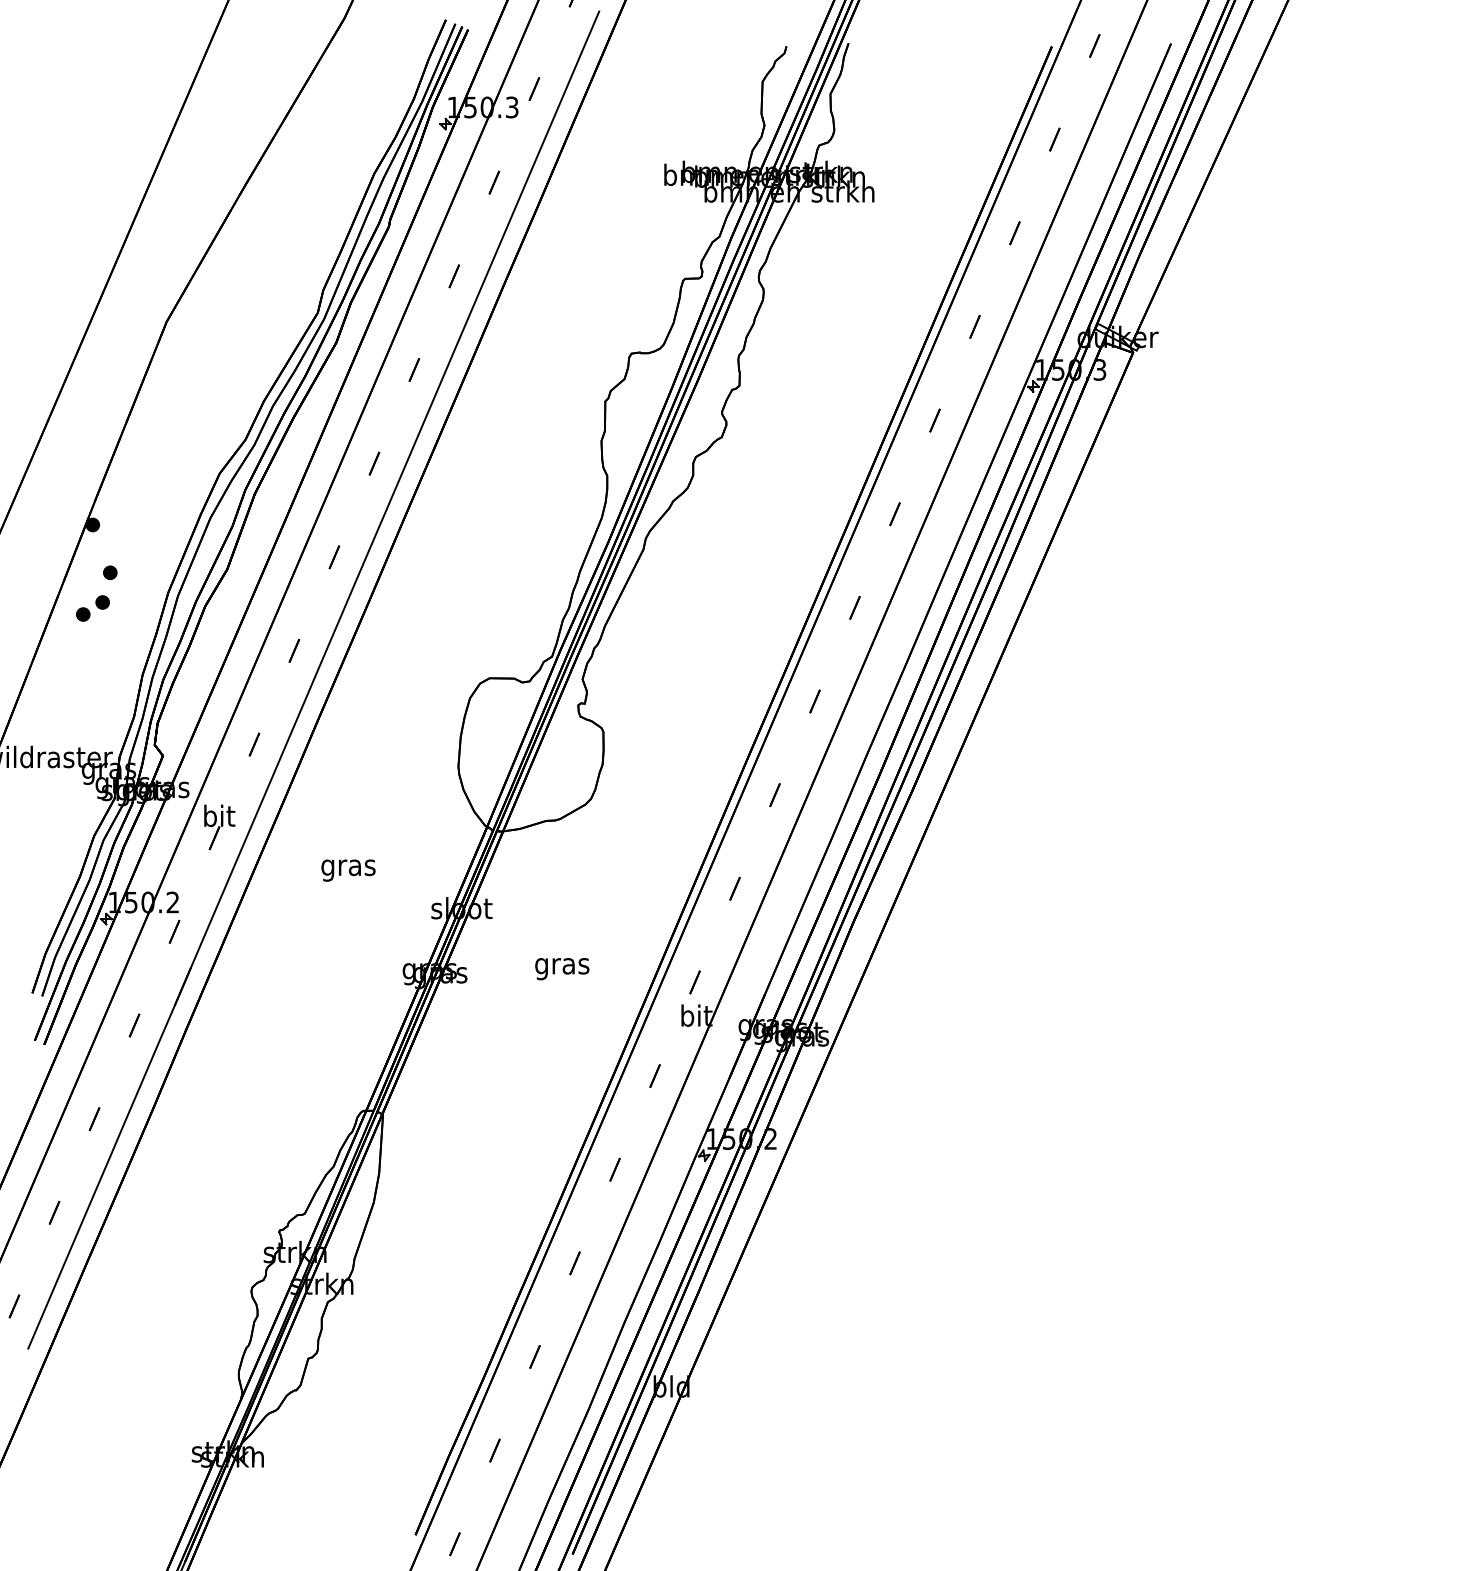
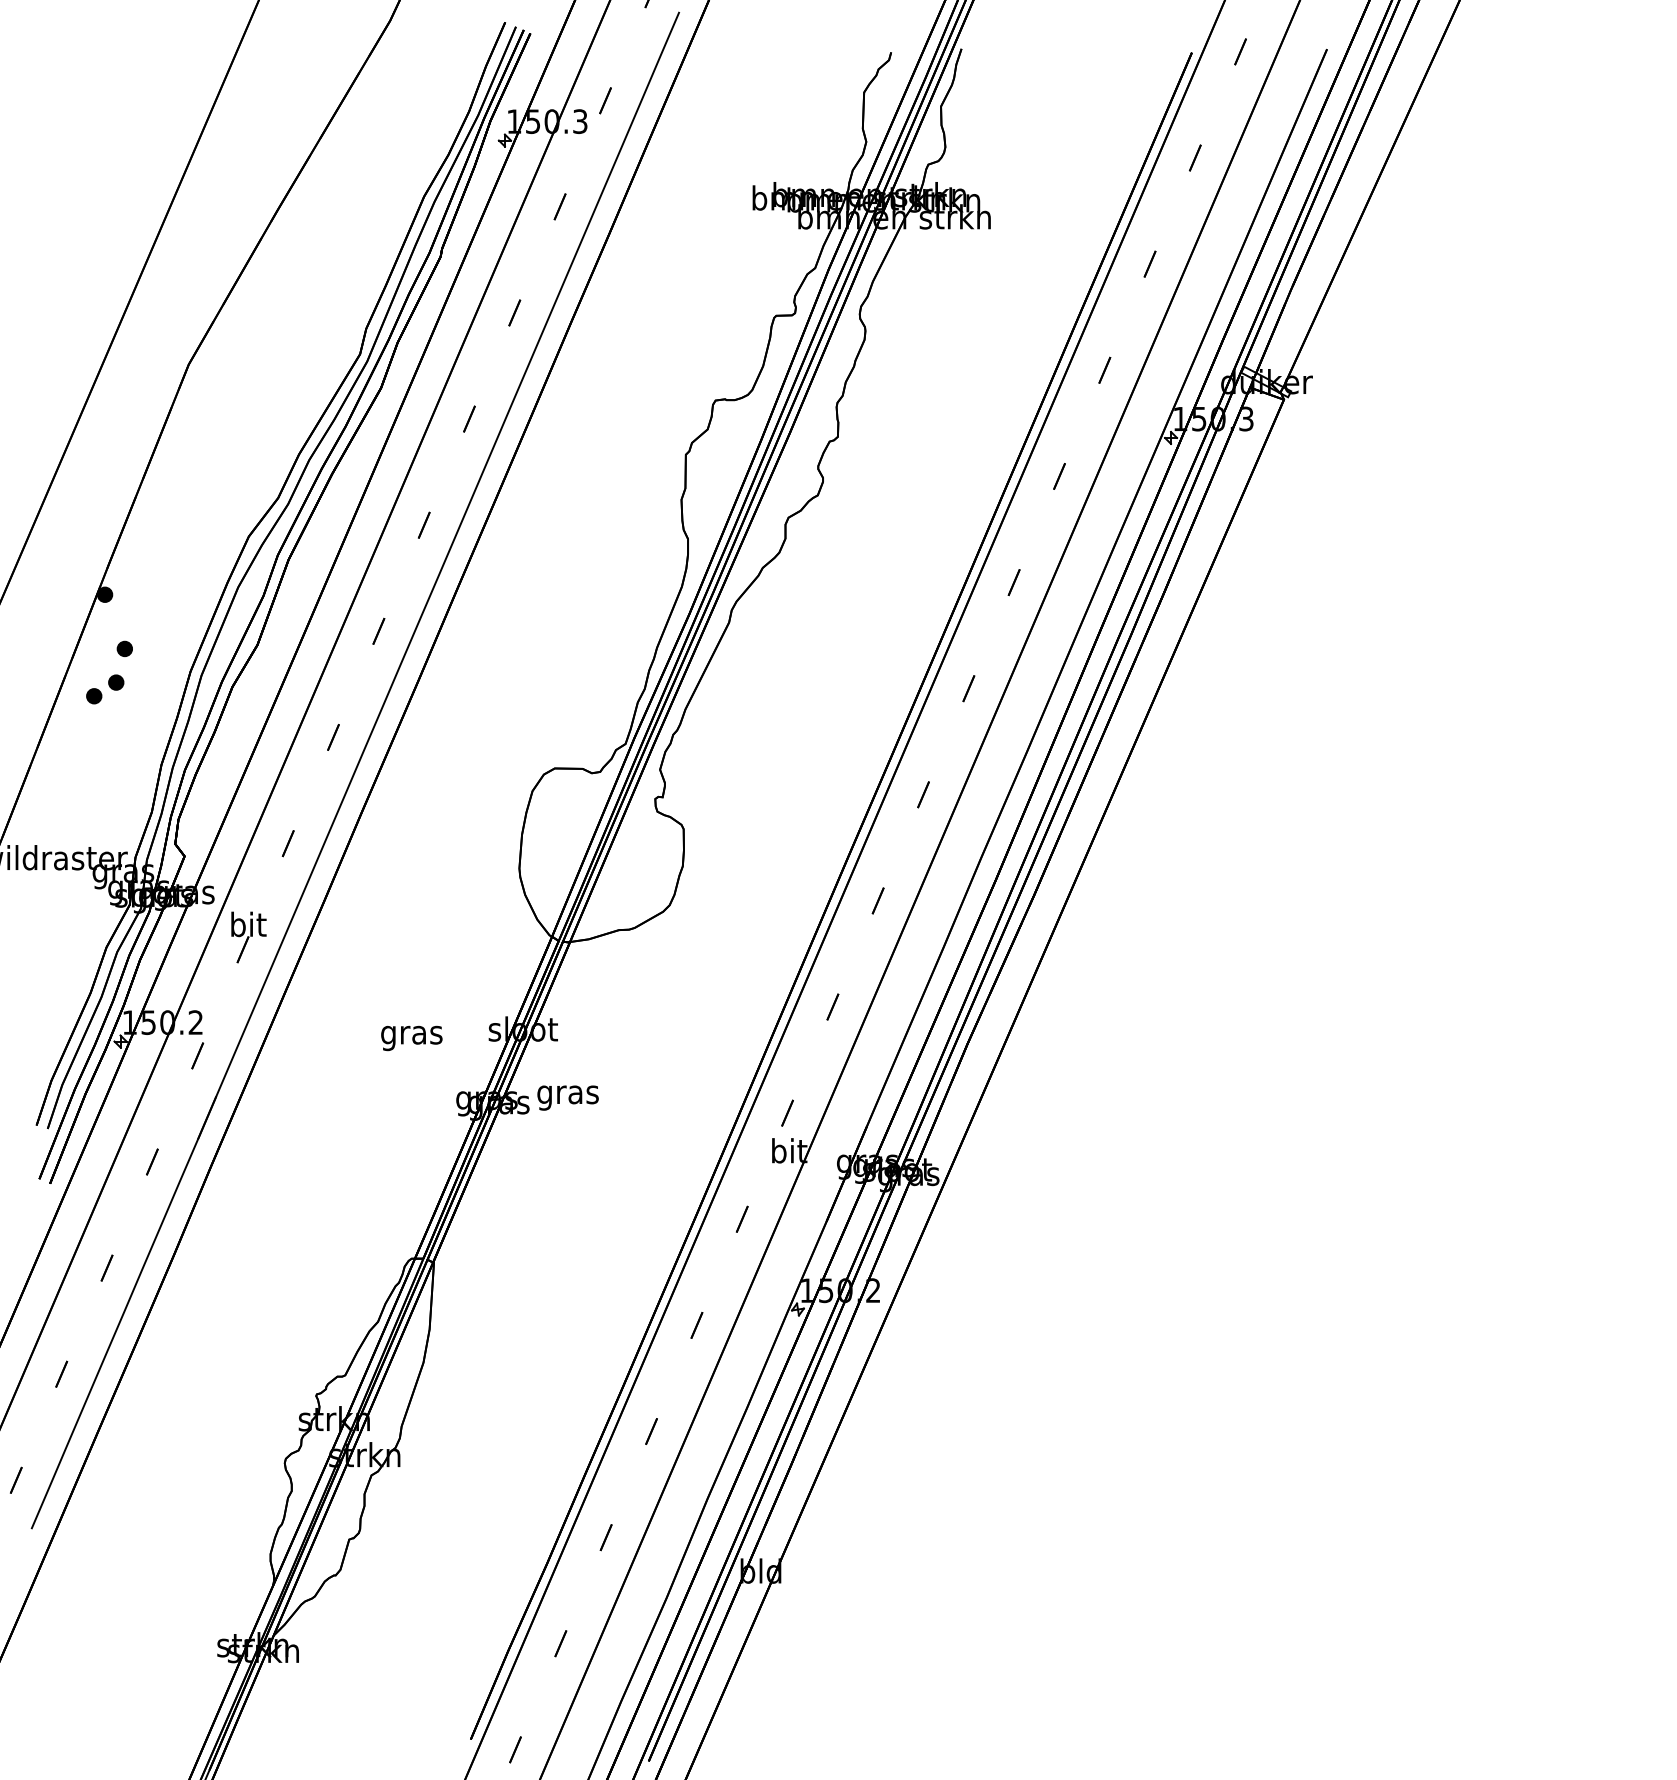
text: (348, 870) -> (411, 1038), moved
text: (561, 968) -> (567, 1097), moved

